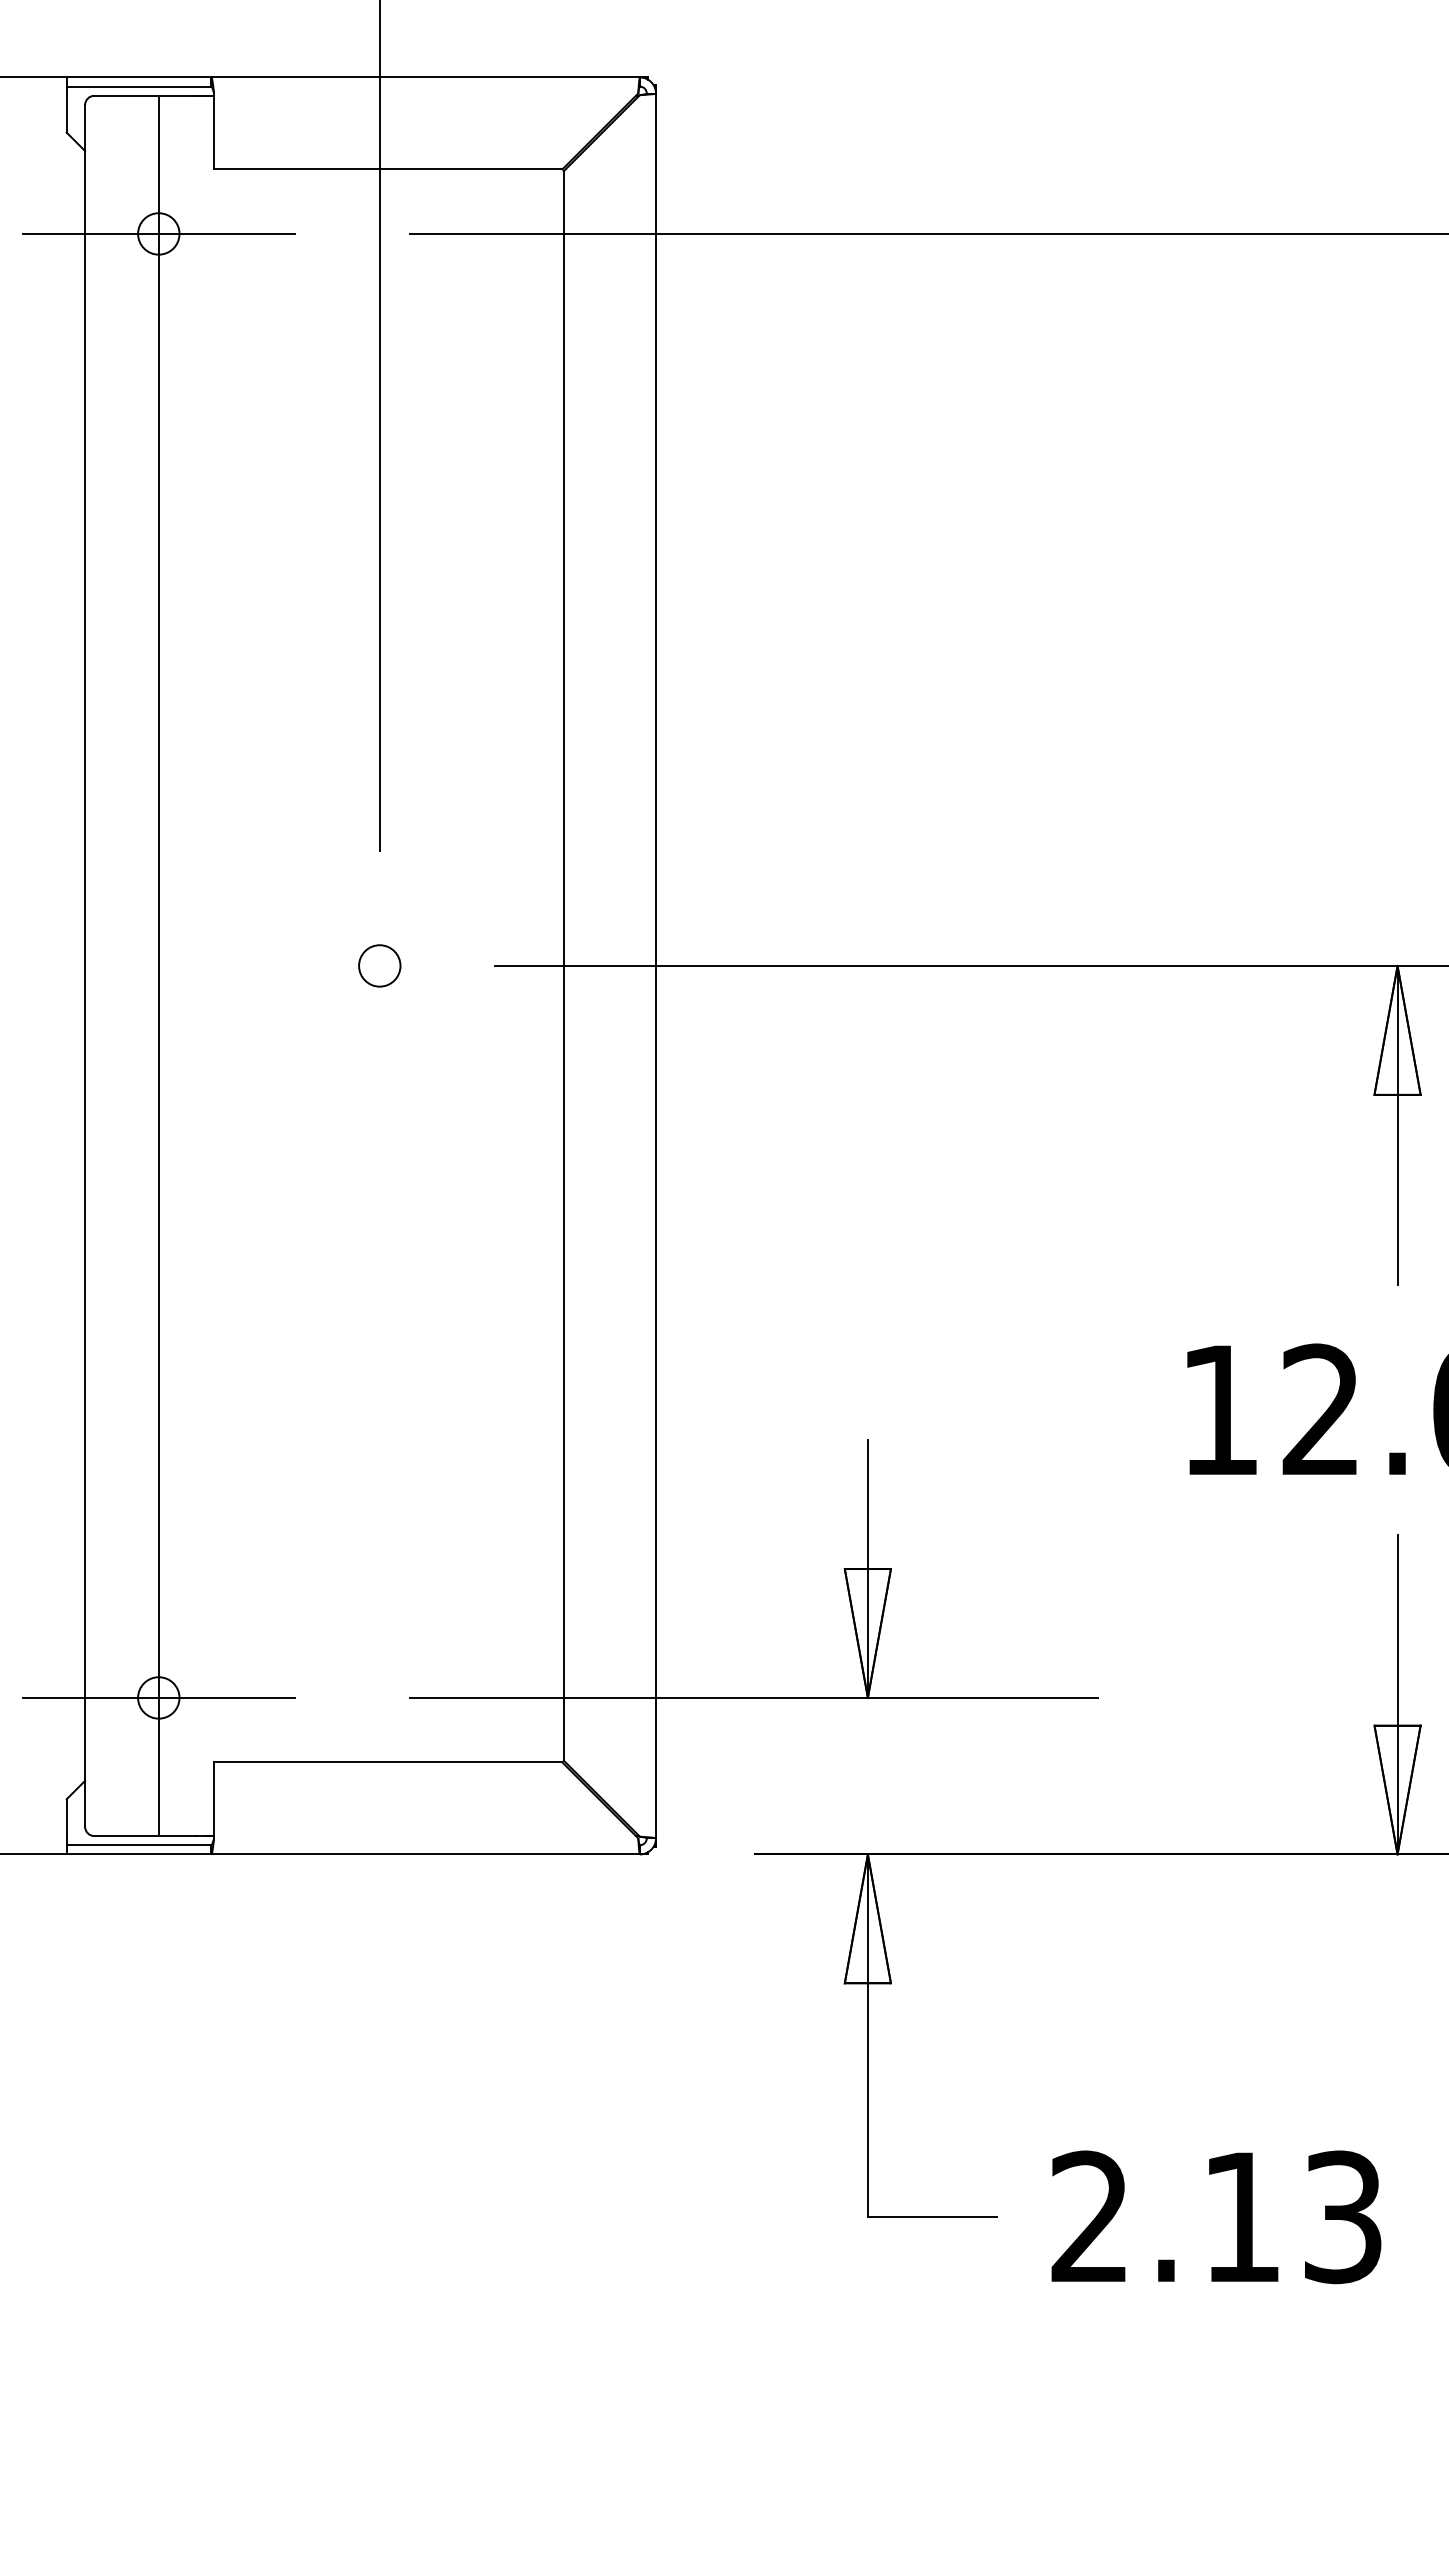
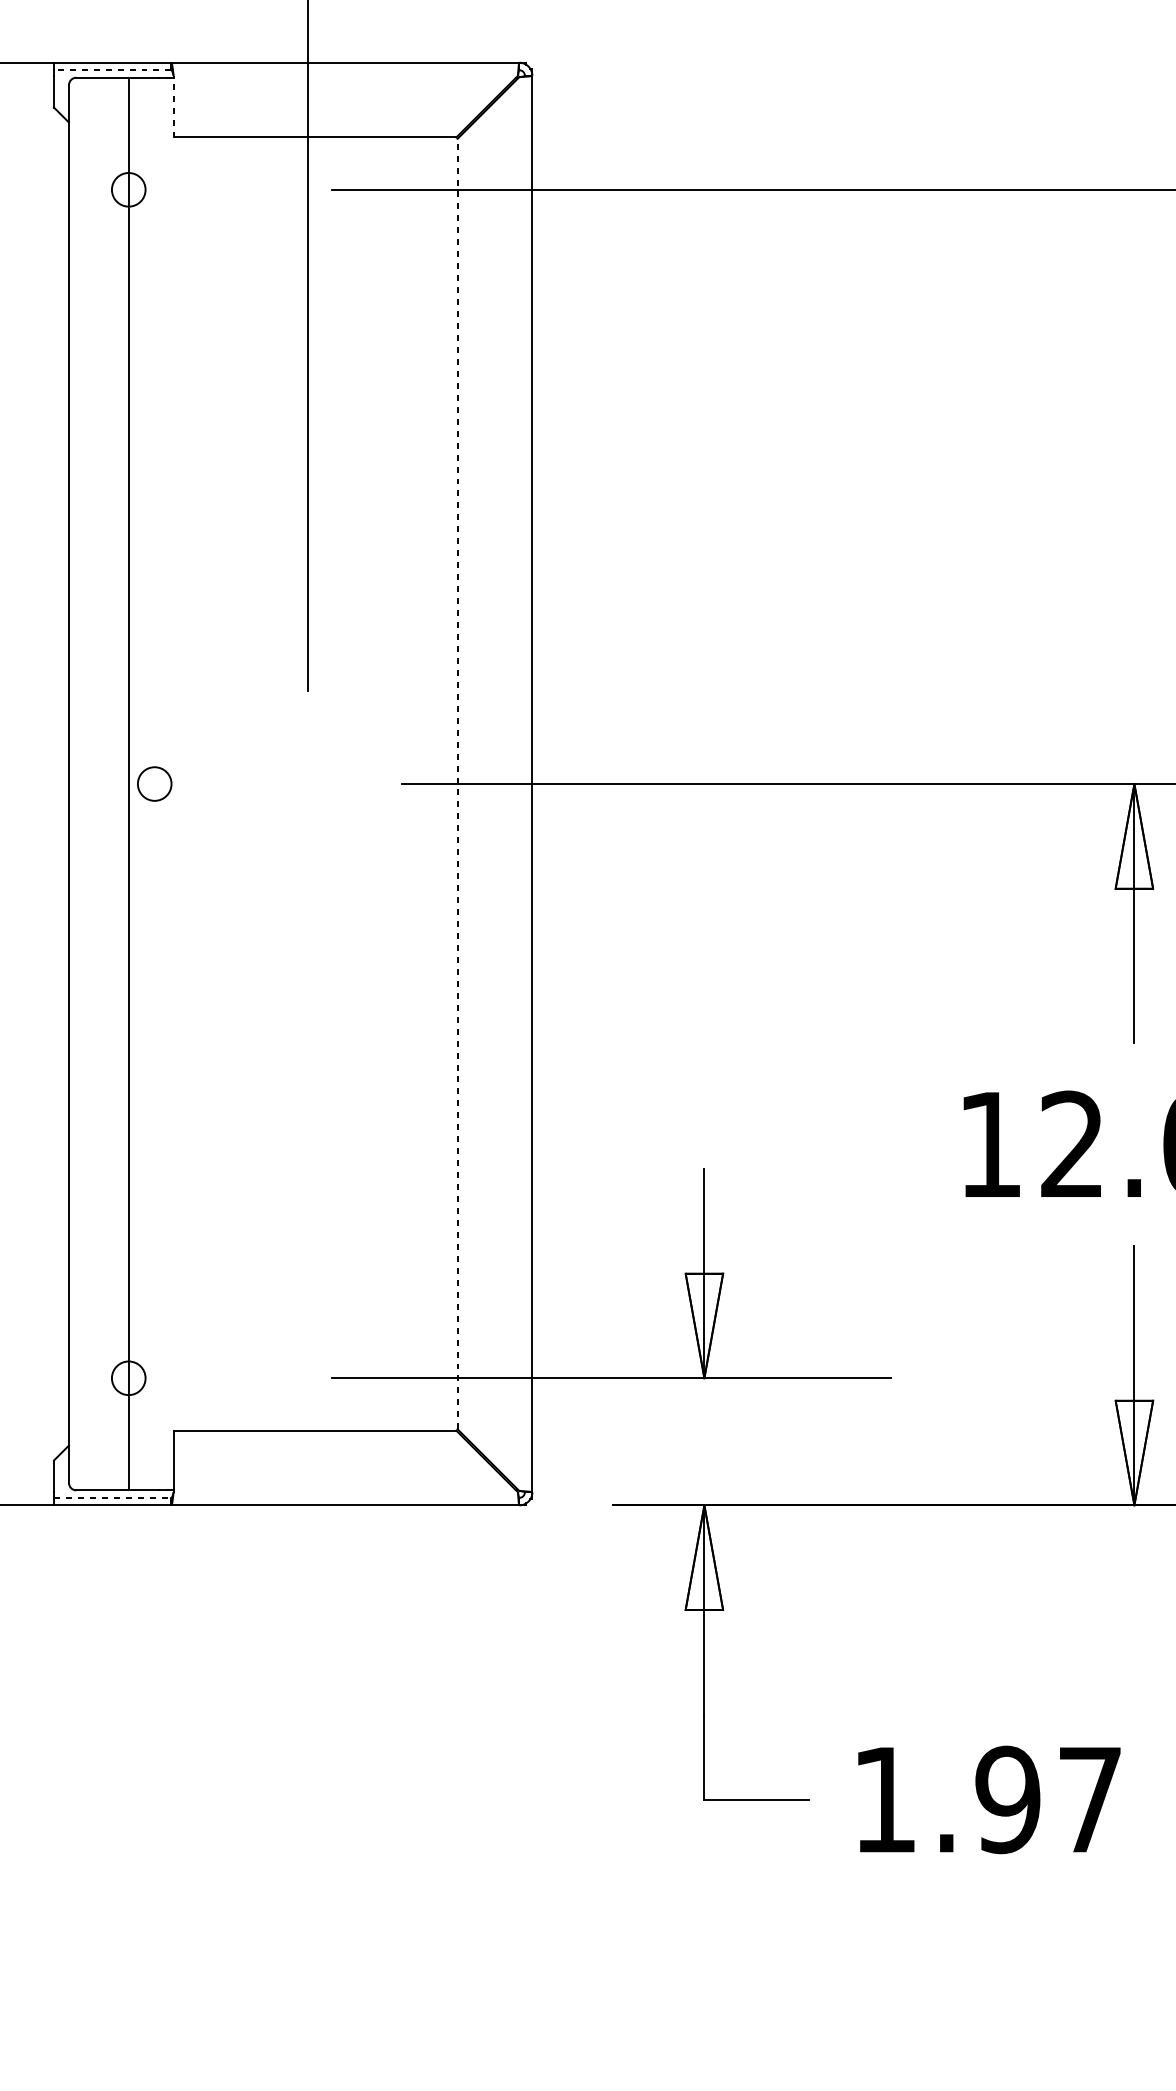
line: (138, 86) -> (112, 70), solid -> dashed
line: (214, 131) -> (173, 106), solid -> dashed
line: (158, 233) -> (128, 189), removed
circle: (379, 965) -> (154, 783), moved
line: (563, 965) -> (457, 783), solid -> dashed
line: (158, 1697) -> (128, 1377), removed
line: (139, 1845) -> (113, 1498), solid -> dashed
text: (1216, 2217) -> (987, 1800), 2.13 -> 1.97

